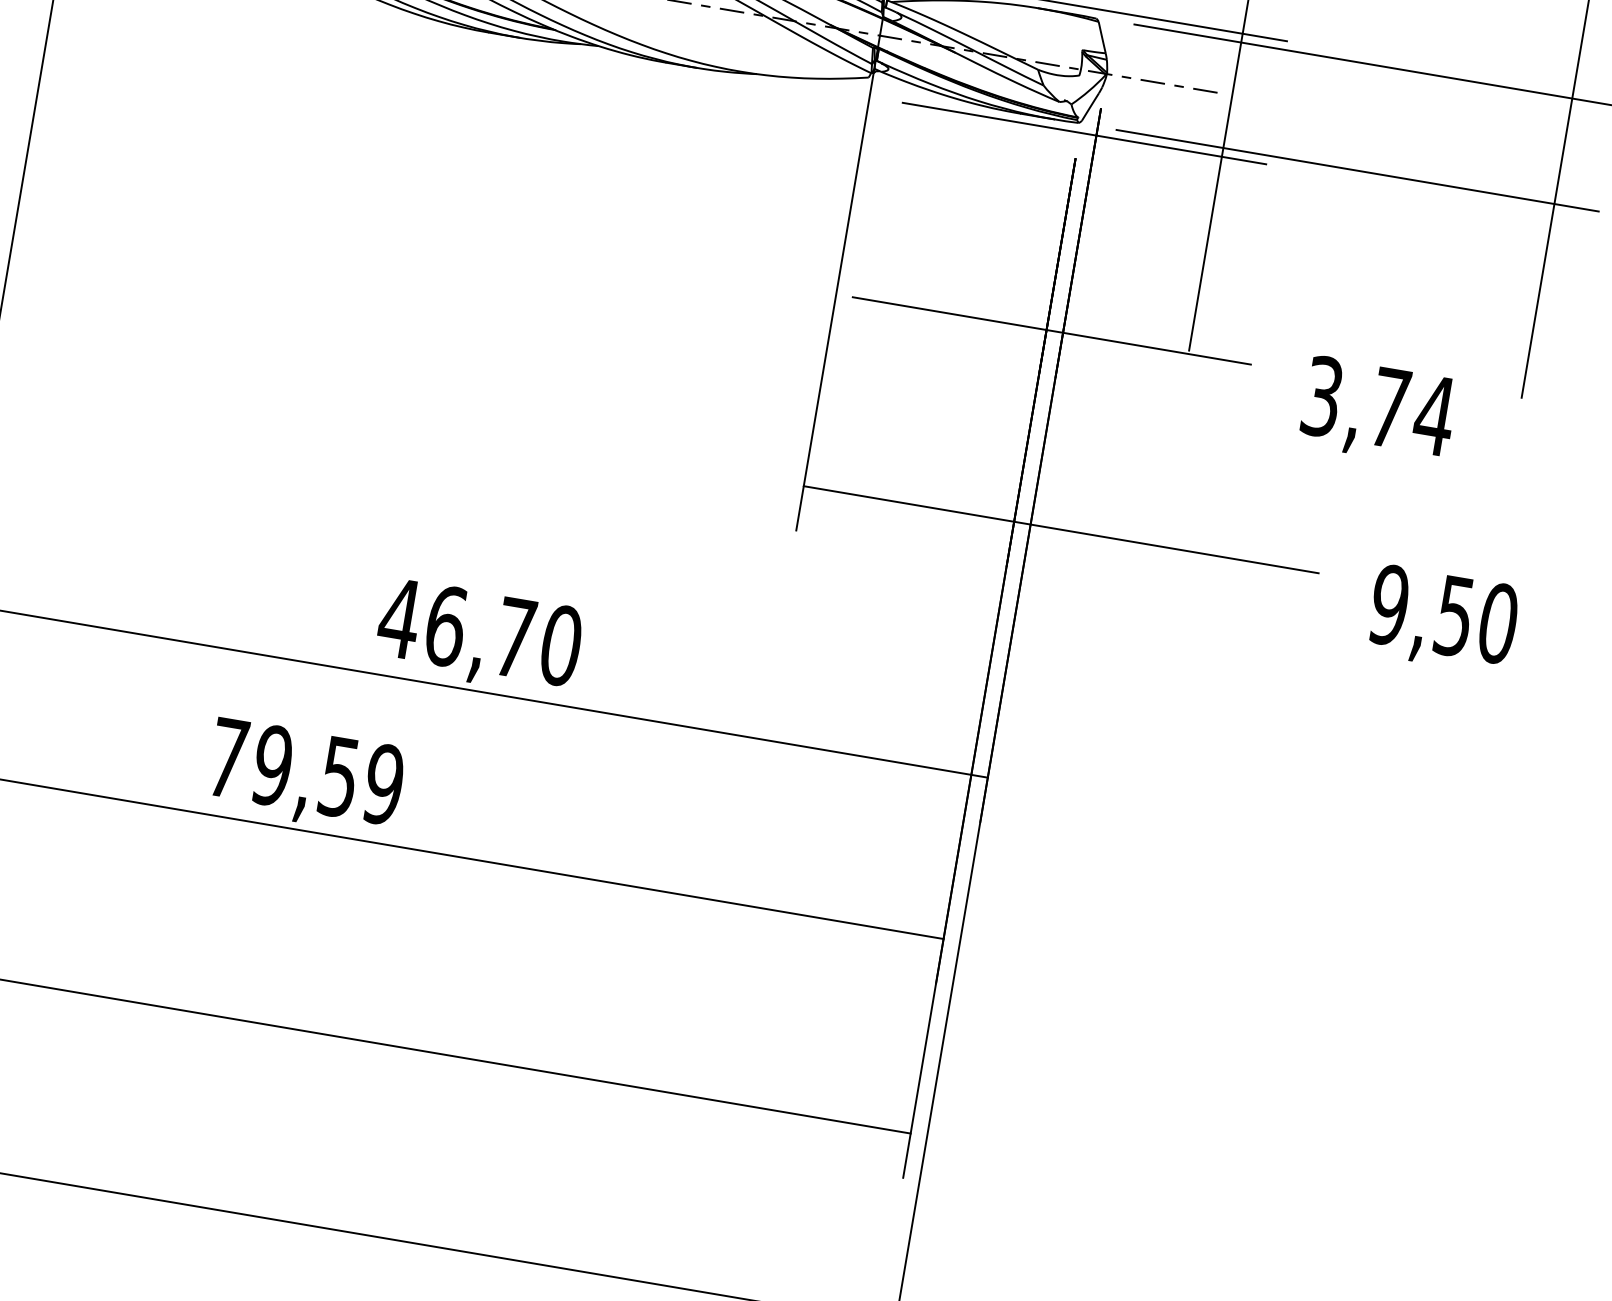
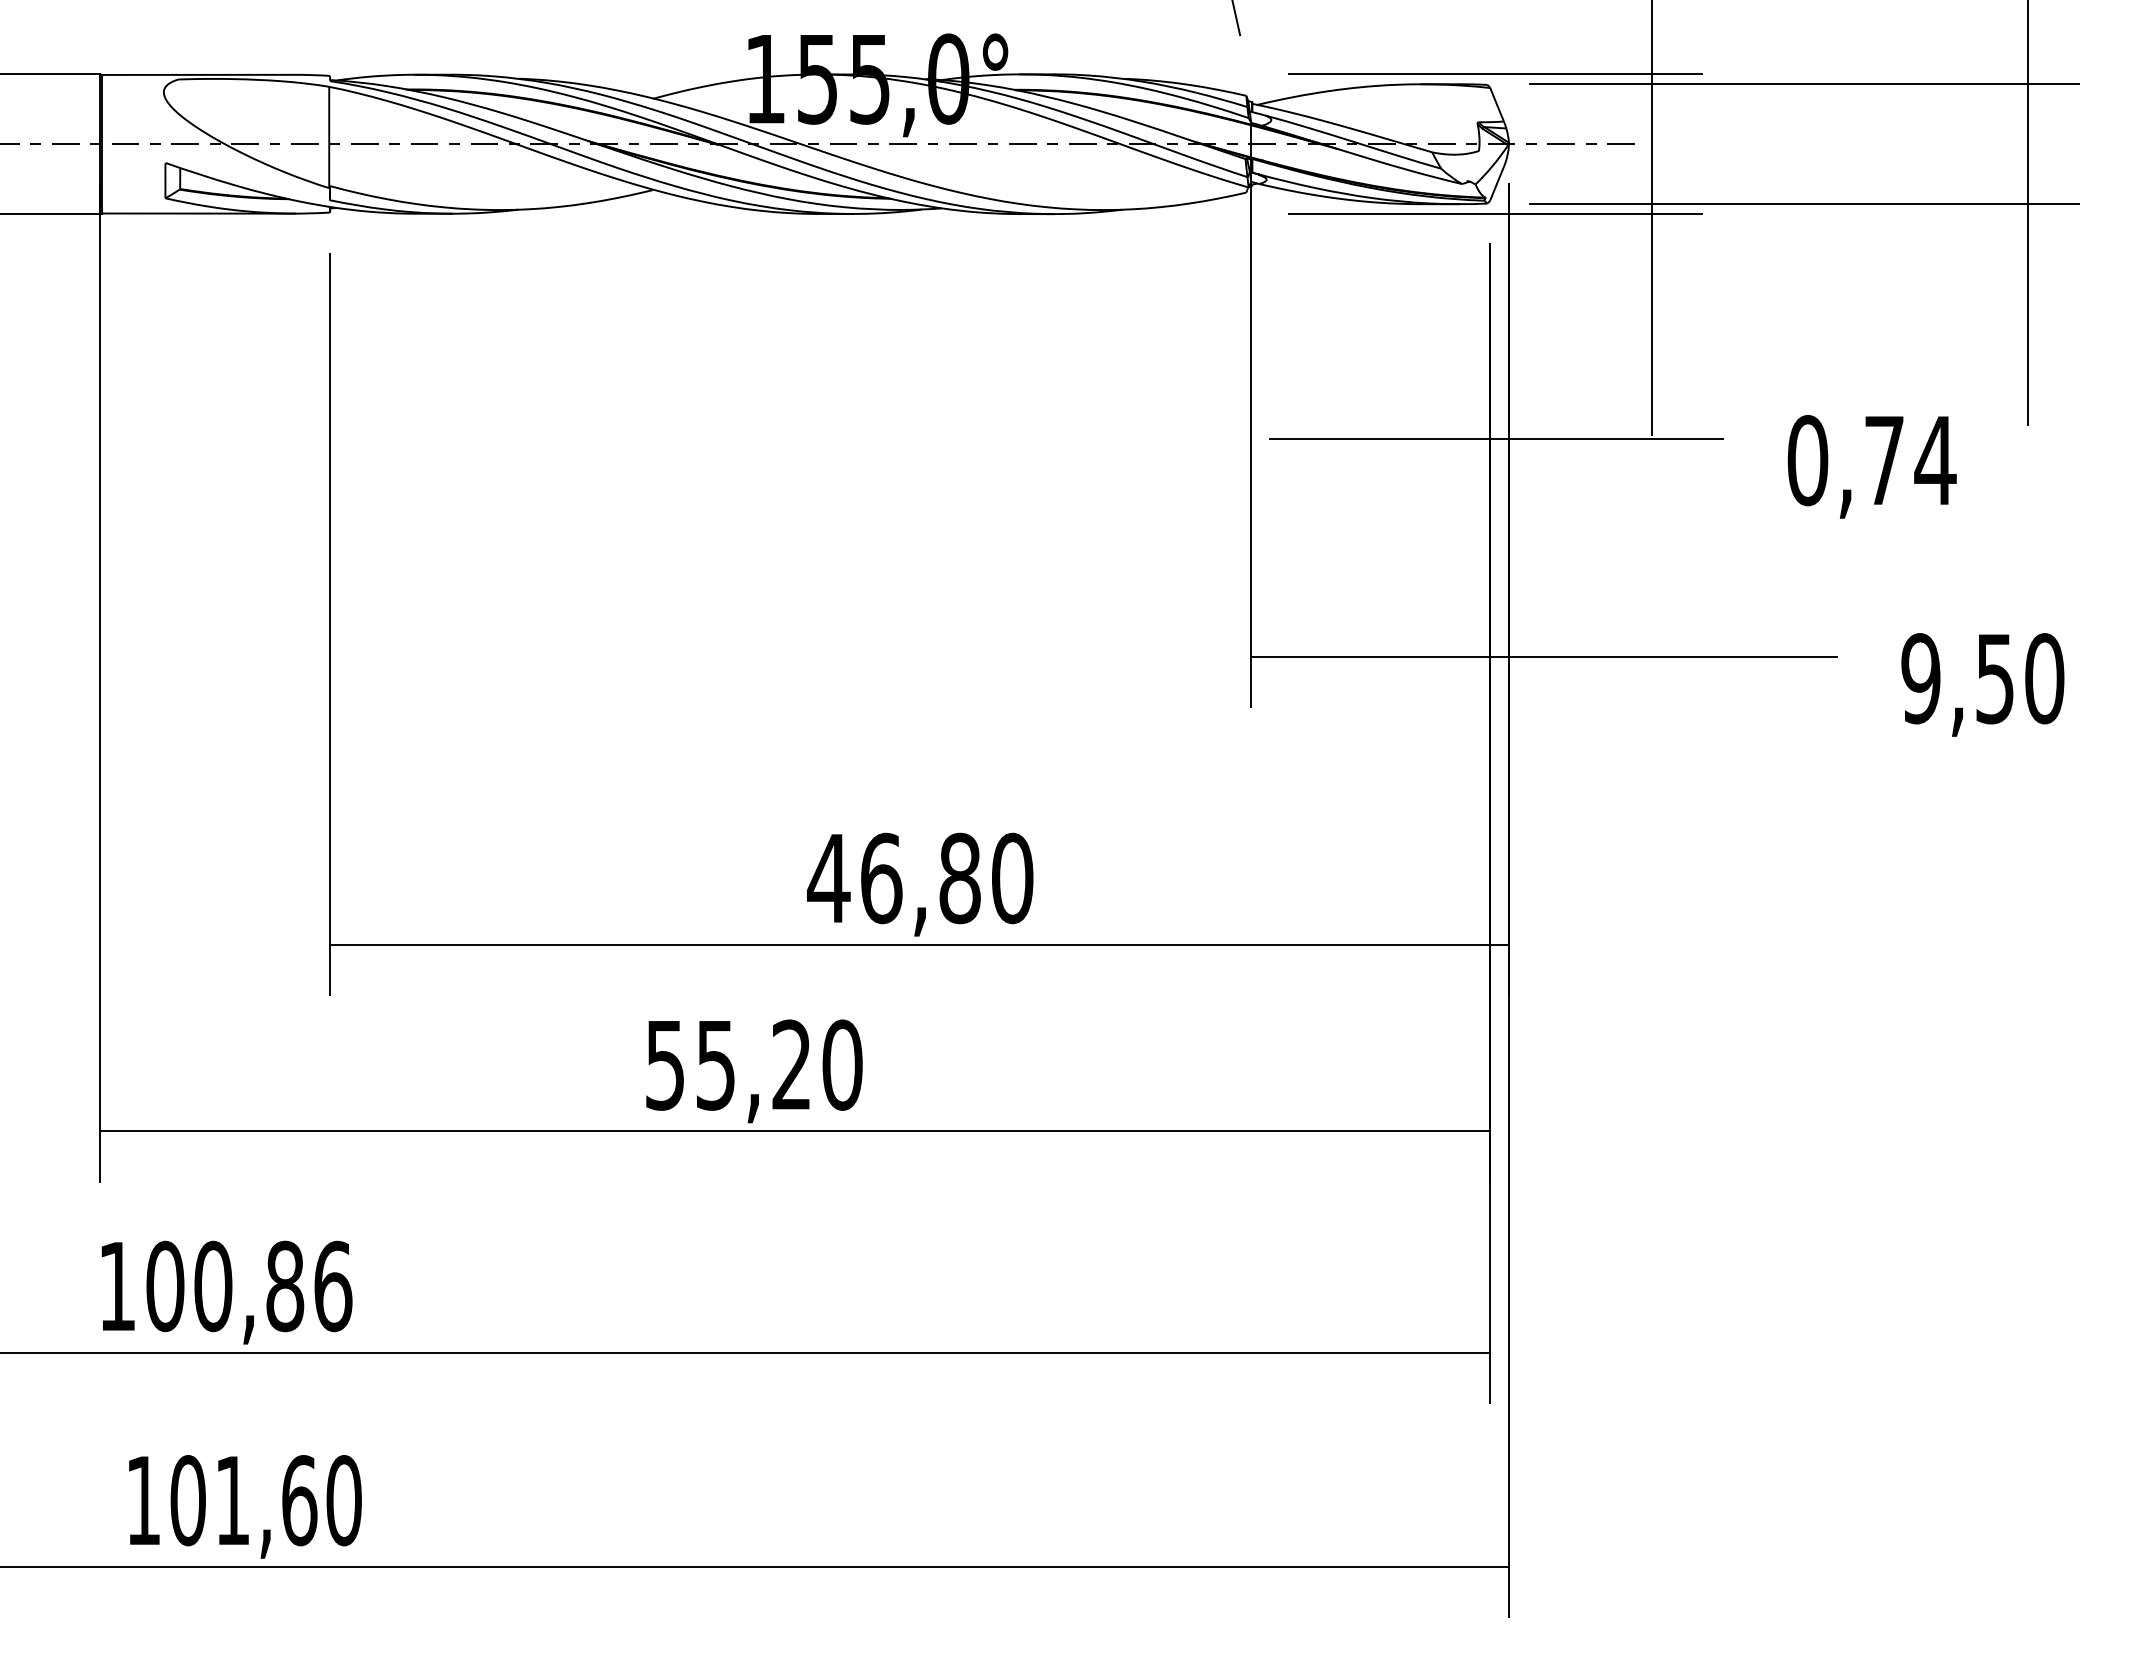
text: (1322, 396) -> (1807, 460), 3,74 -> 0,74
text: (514, 637) -> (959, 878), 46,70 -> 46,80
text: (306, 770) -> (754, 1064), 79,59 -> 55,20

